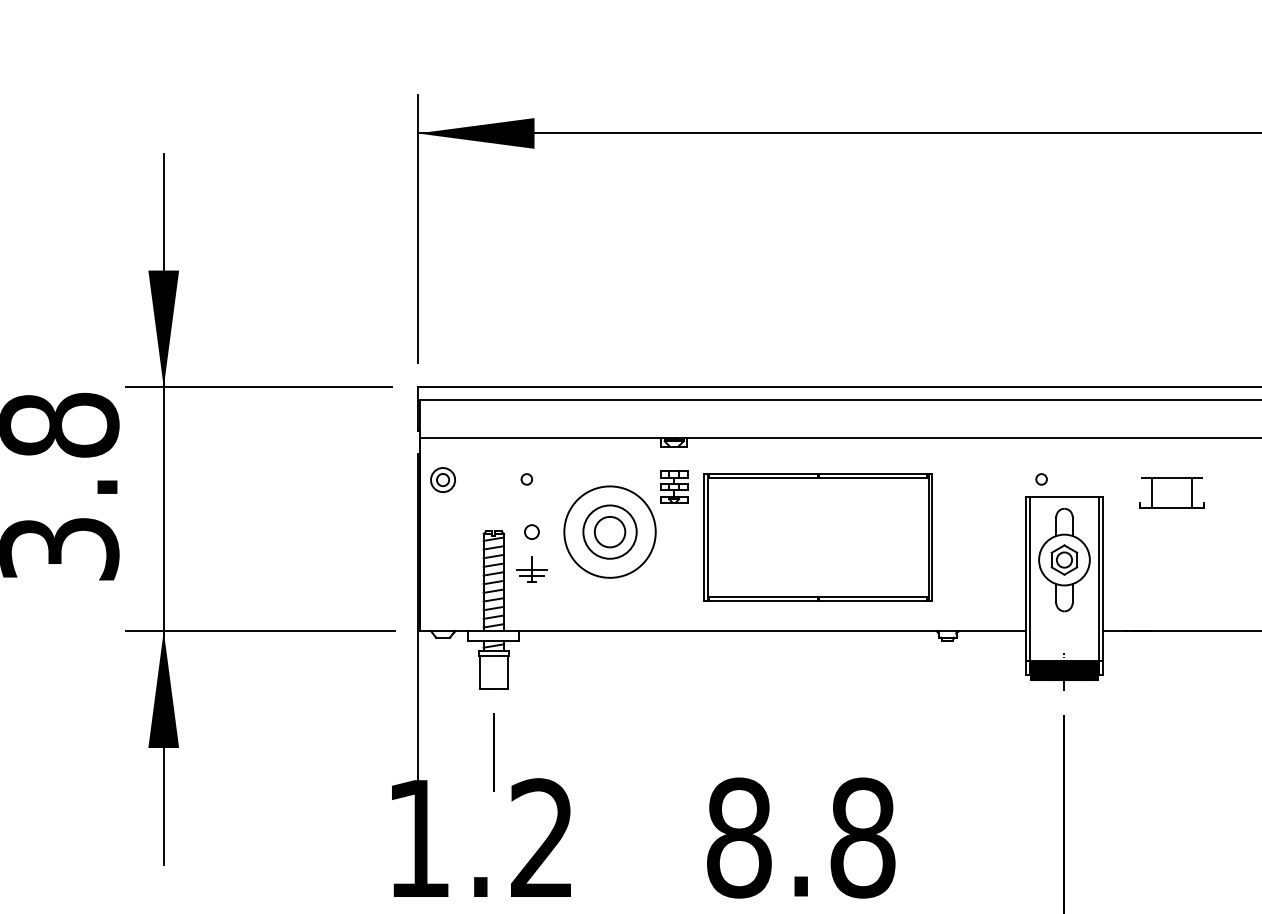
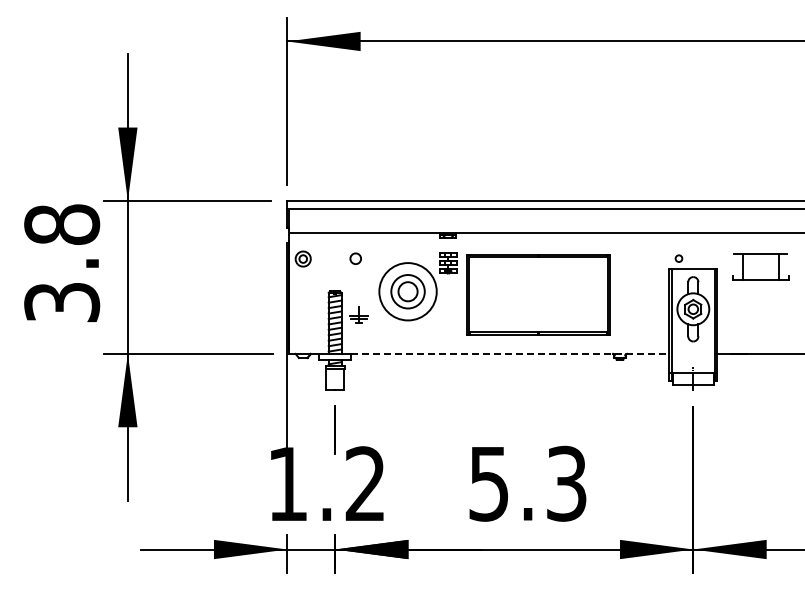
circle: (526, 479) -> (355, 258), size x1.6
part: (1171, 491) -> (760, 266), size x1.4
circle: (531, 531) -> (358, 291), removed
line: (773, 630) -> (510, 353), solid -> dashed
hatch: (1064, 670) -> (693, 378), removed
text: (801, 837) -> (528, 483), 8.8 -> 5.3

